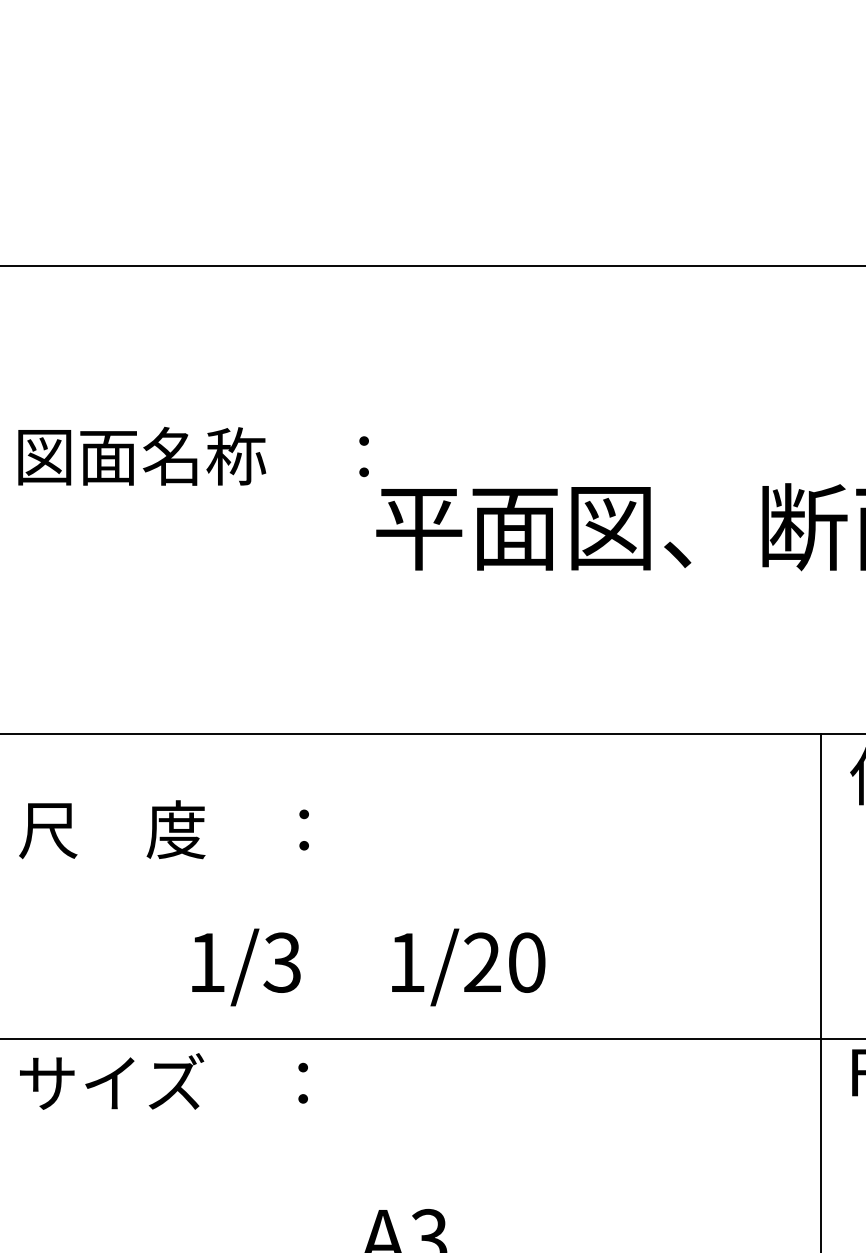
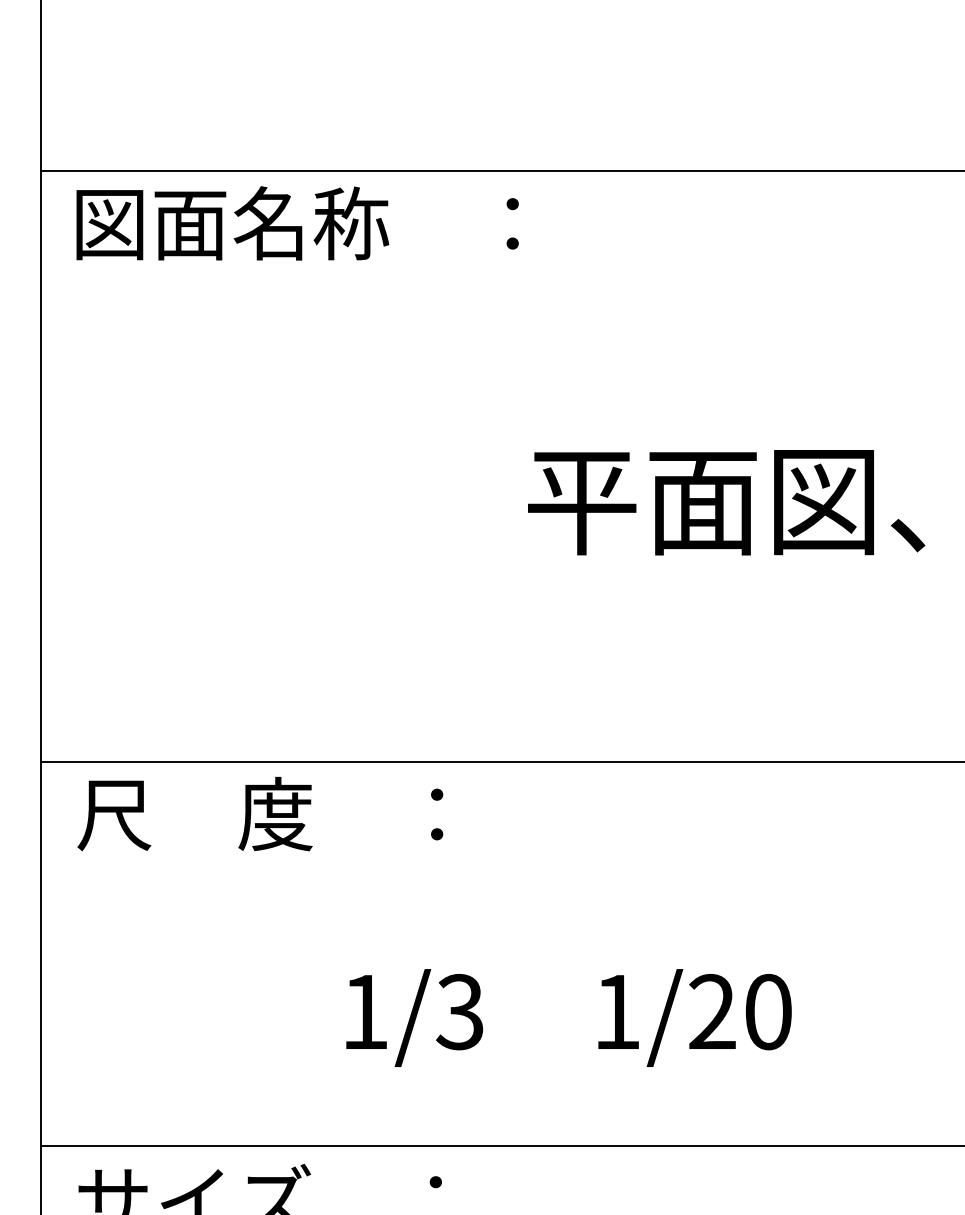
text: (193, 455) -> (297, 222), moved
text: (163, 829) -> (259, 813), moved
text: (368, 967) -> (568, 1018), moved

